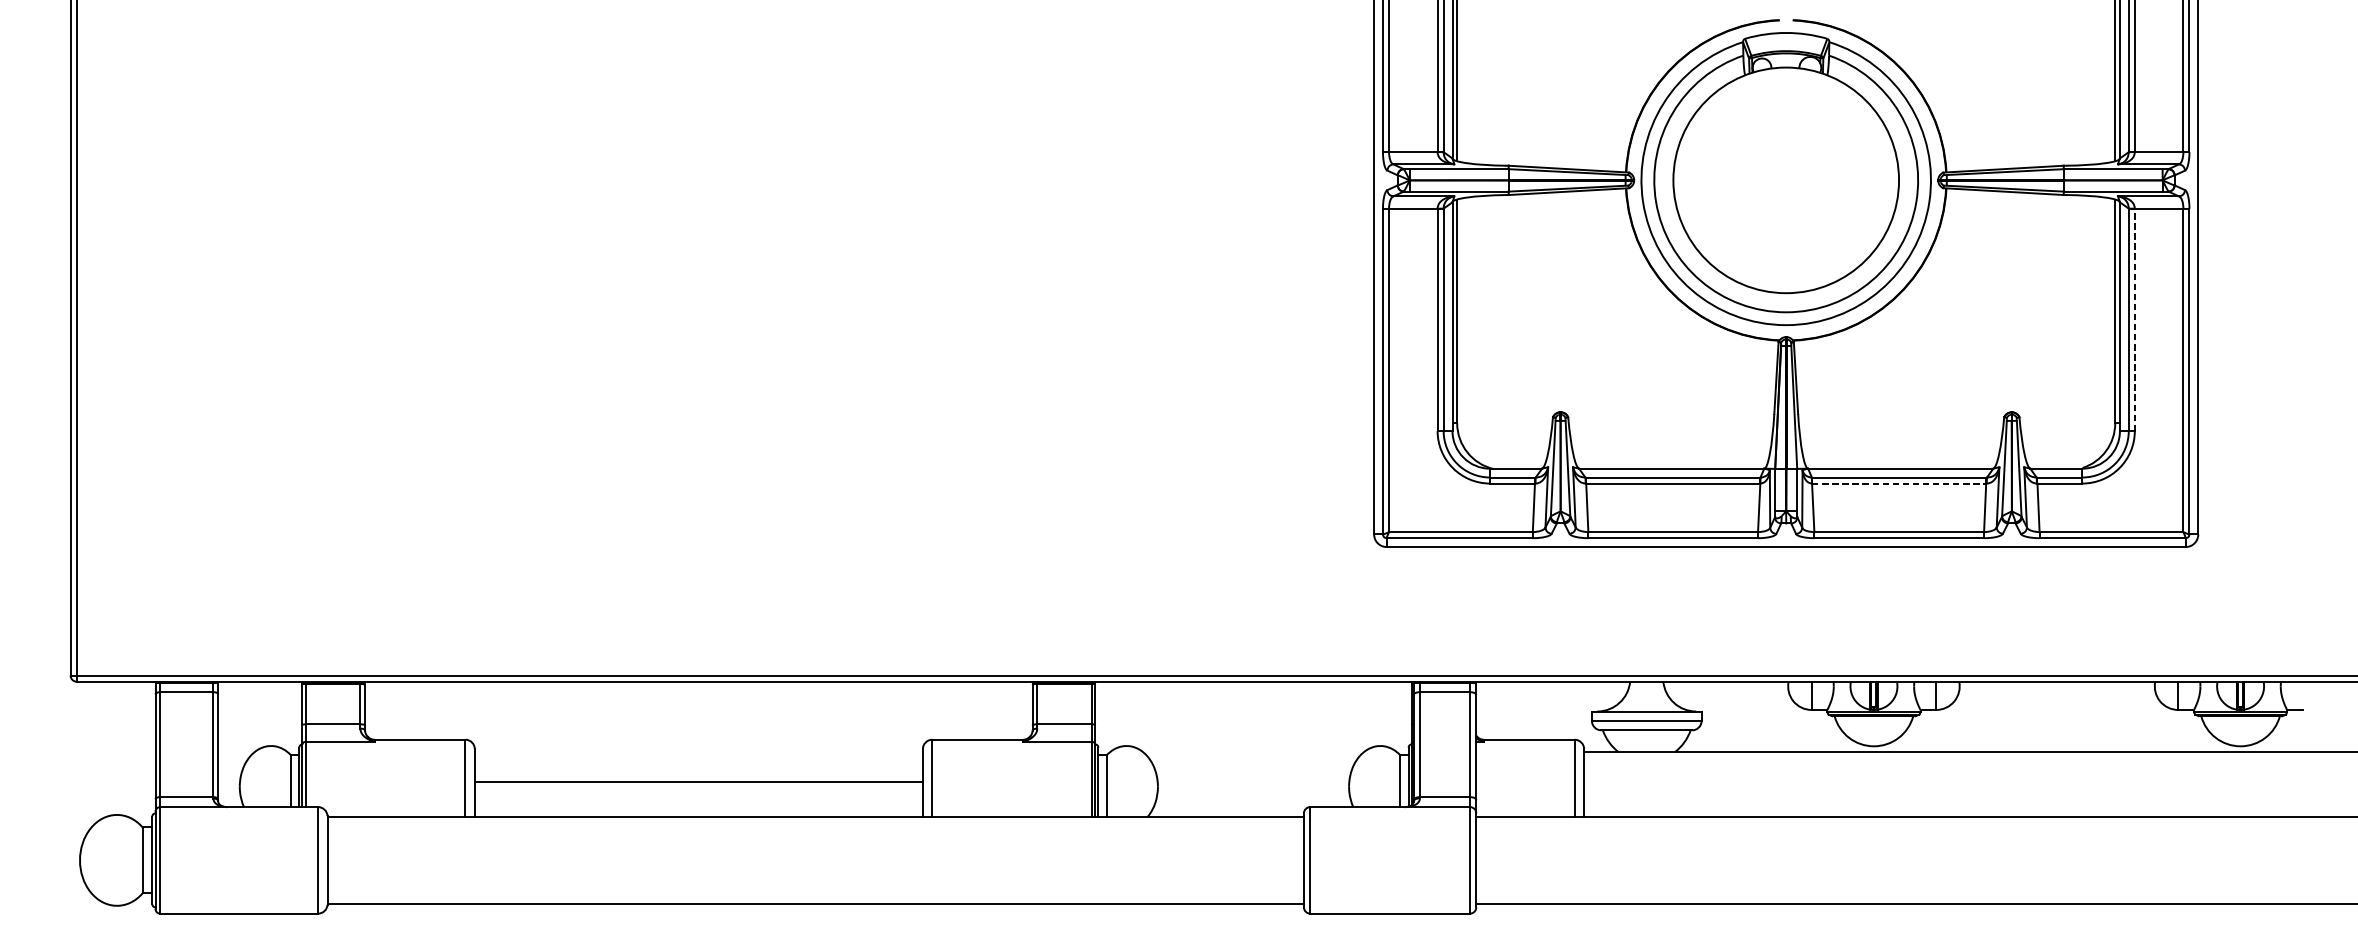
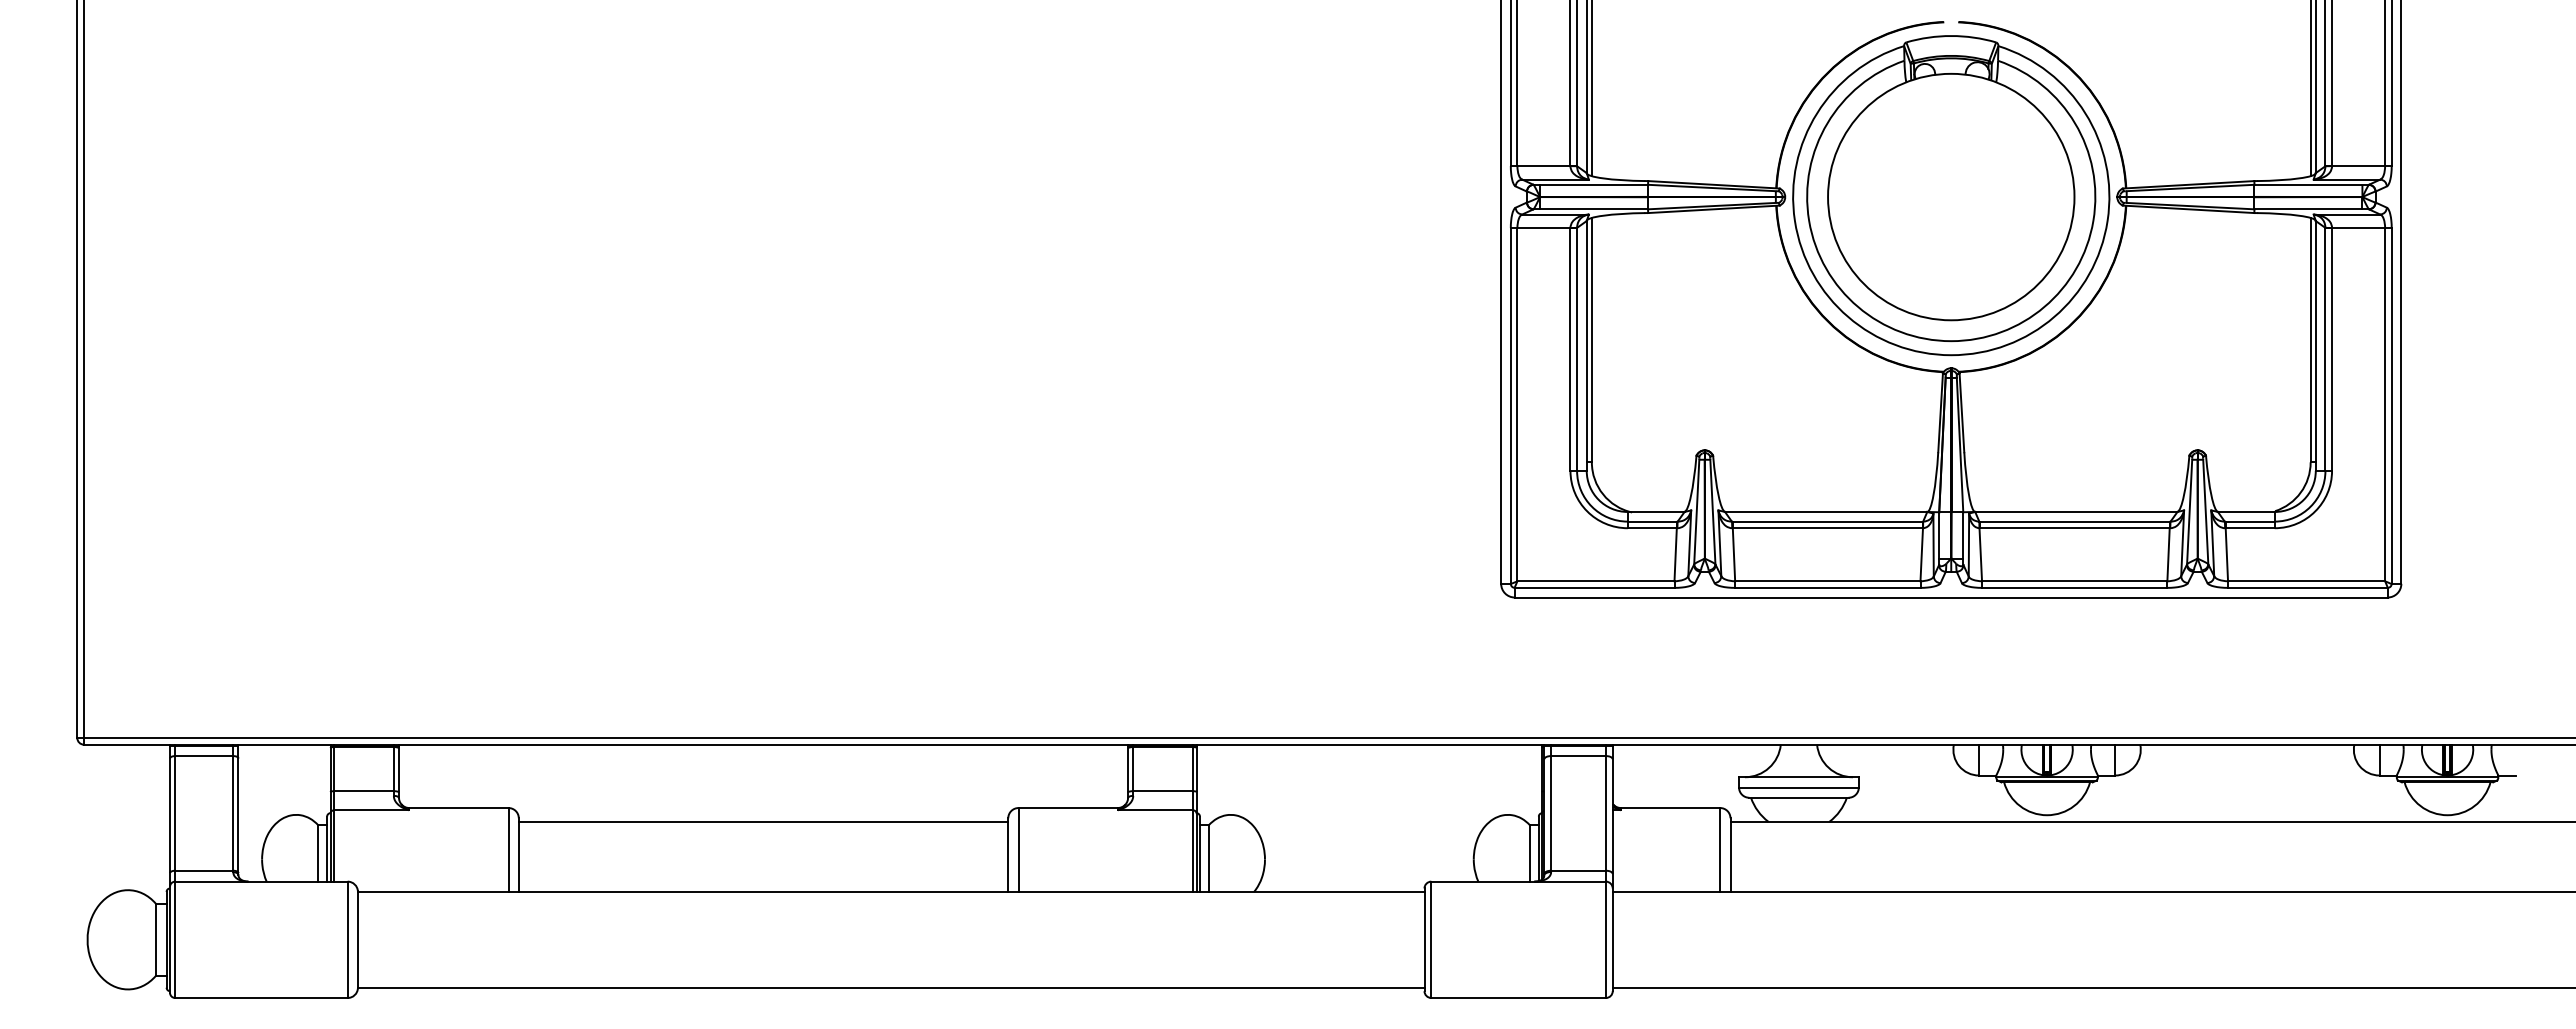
line: (2135, 319) -> (2332, 349), dashed -> solid
line: (1899, 483) -> (2075, 528), dashed -> solid
line: (698, 781) -> (763, 821), moved

